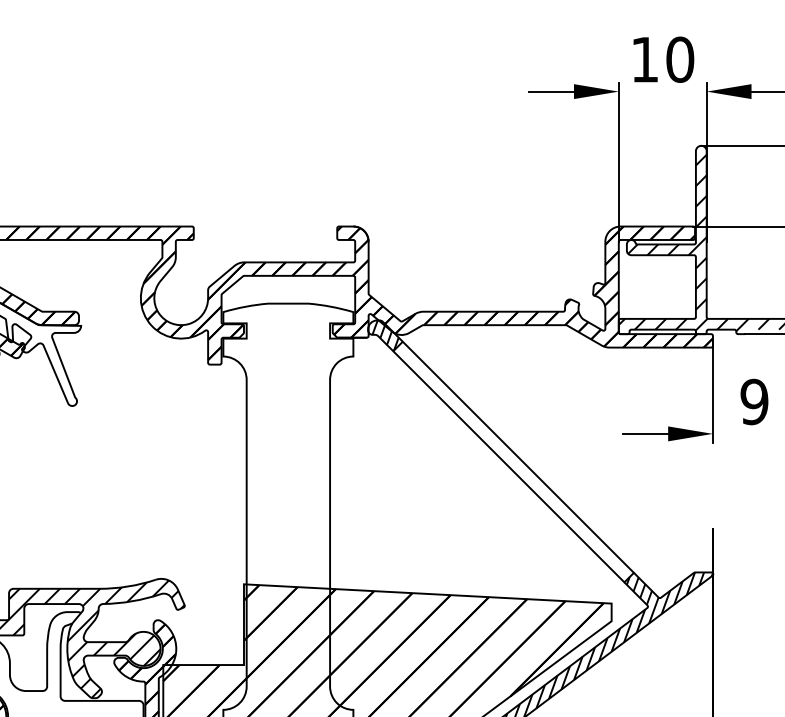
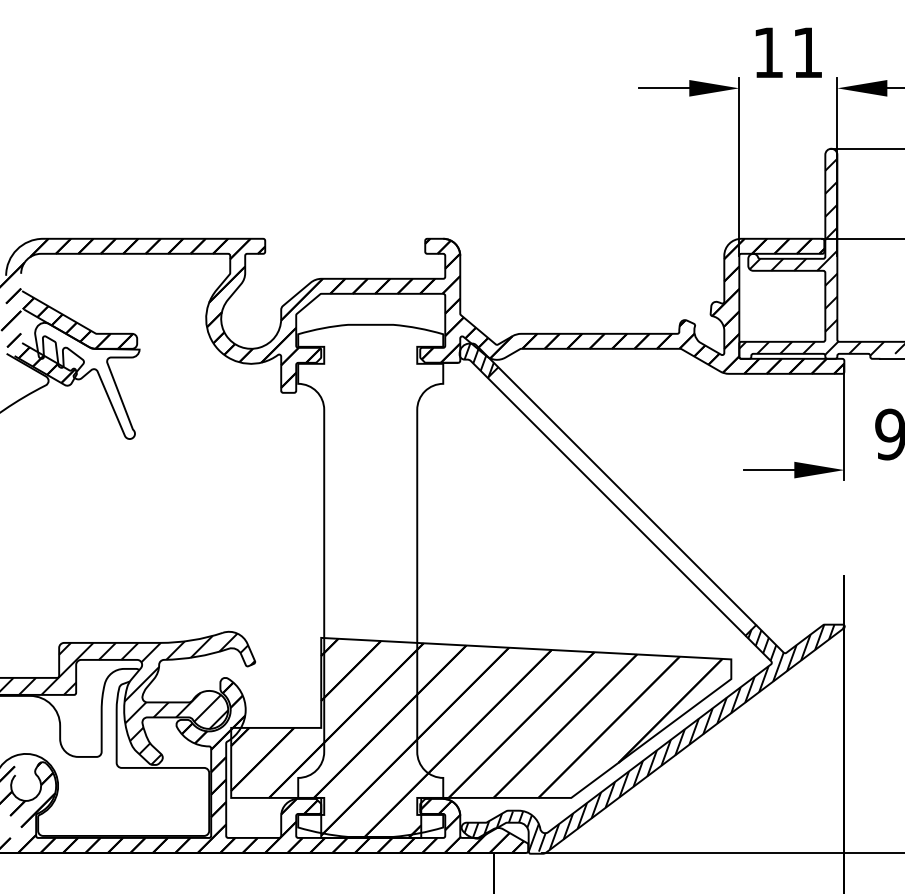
text: (679, 59) -> (807, 52), 10 -> 11

